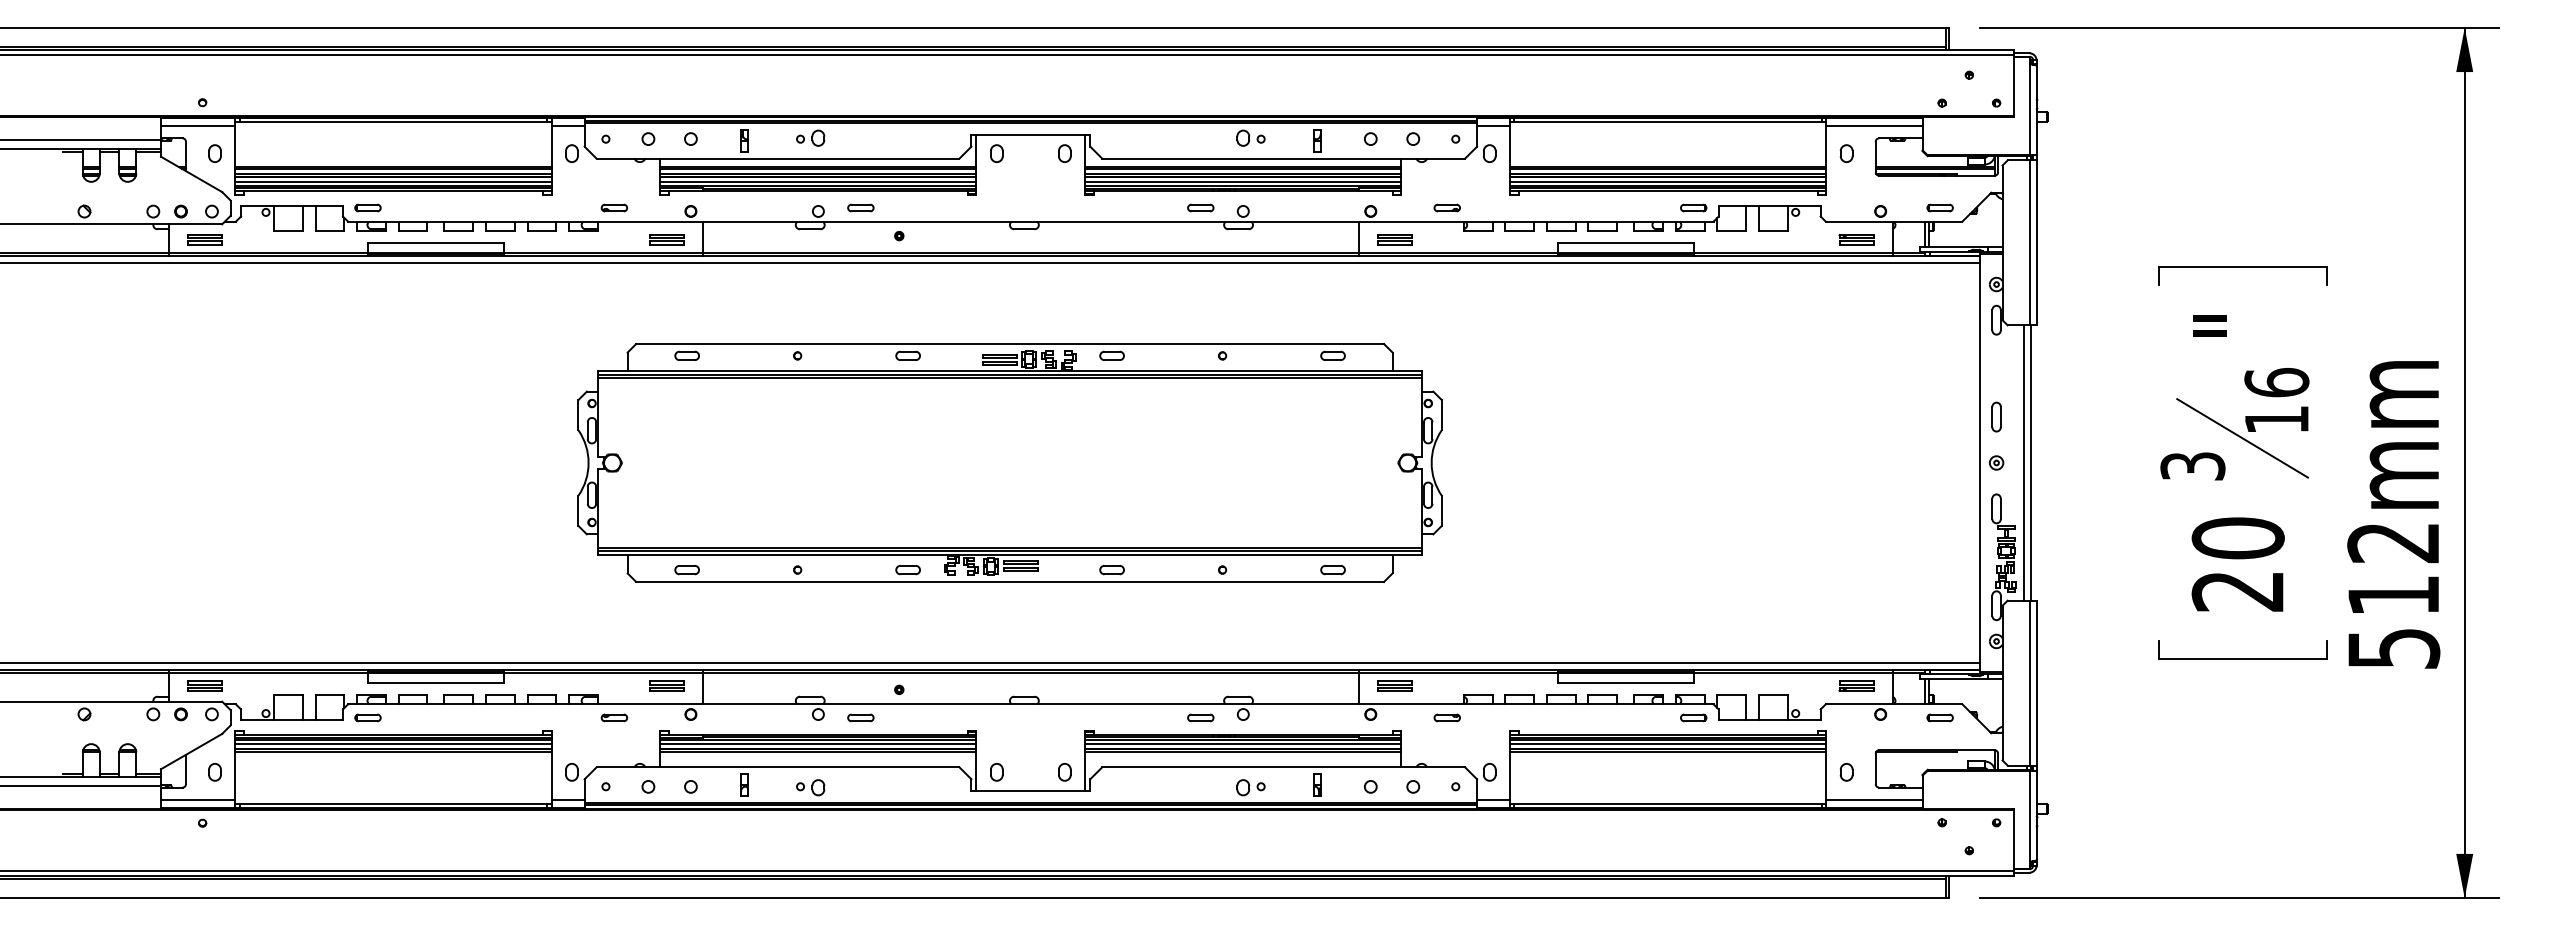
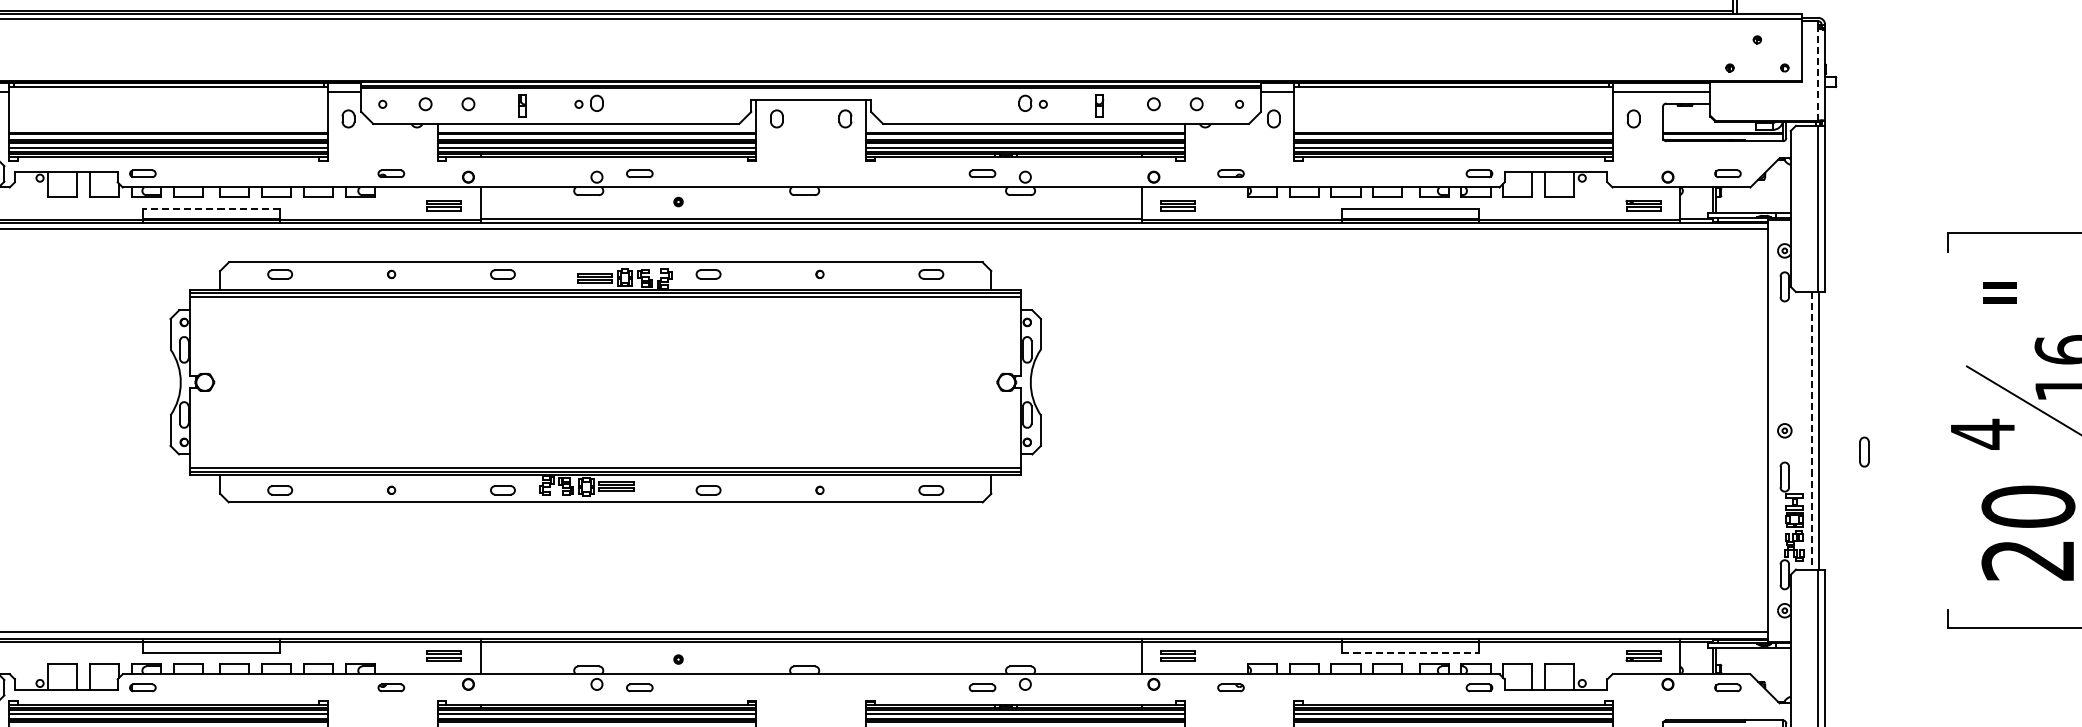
line: (2029, 109) -> (1818, 74), solid -> dashed
line: (435, 242) -> (210, 208), solid -> dashed
part: (1996, 416) -> (1864, 451), moved
part: (1009, 462) -> (605, 381), moved
line: (2023, 463) -> (1811, 431), solid -> dashed
text: (2192, 466) -> (1982, 434), 3 -> 4
line: (1625, 683) -> (1410, 653), solid -> dashed

